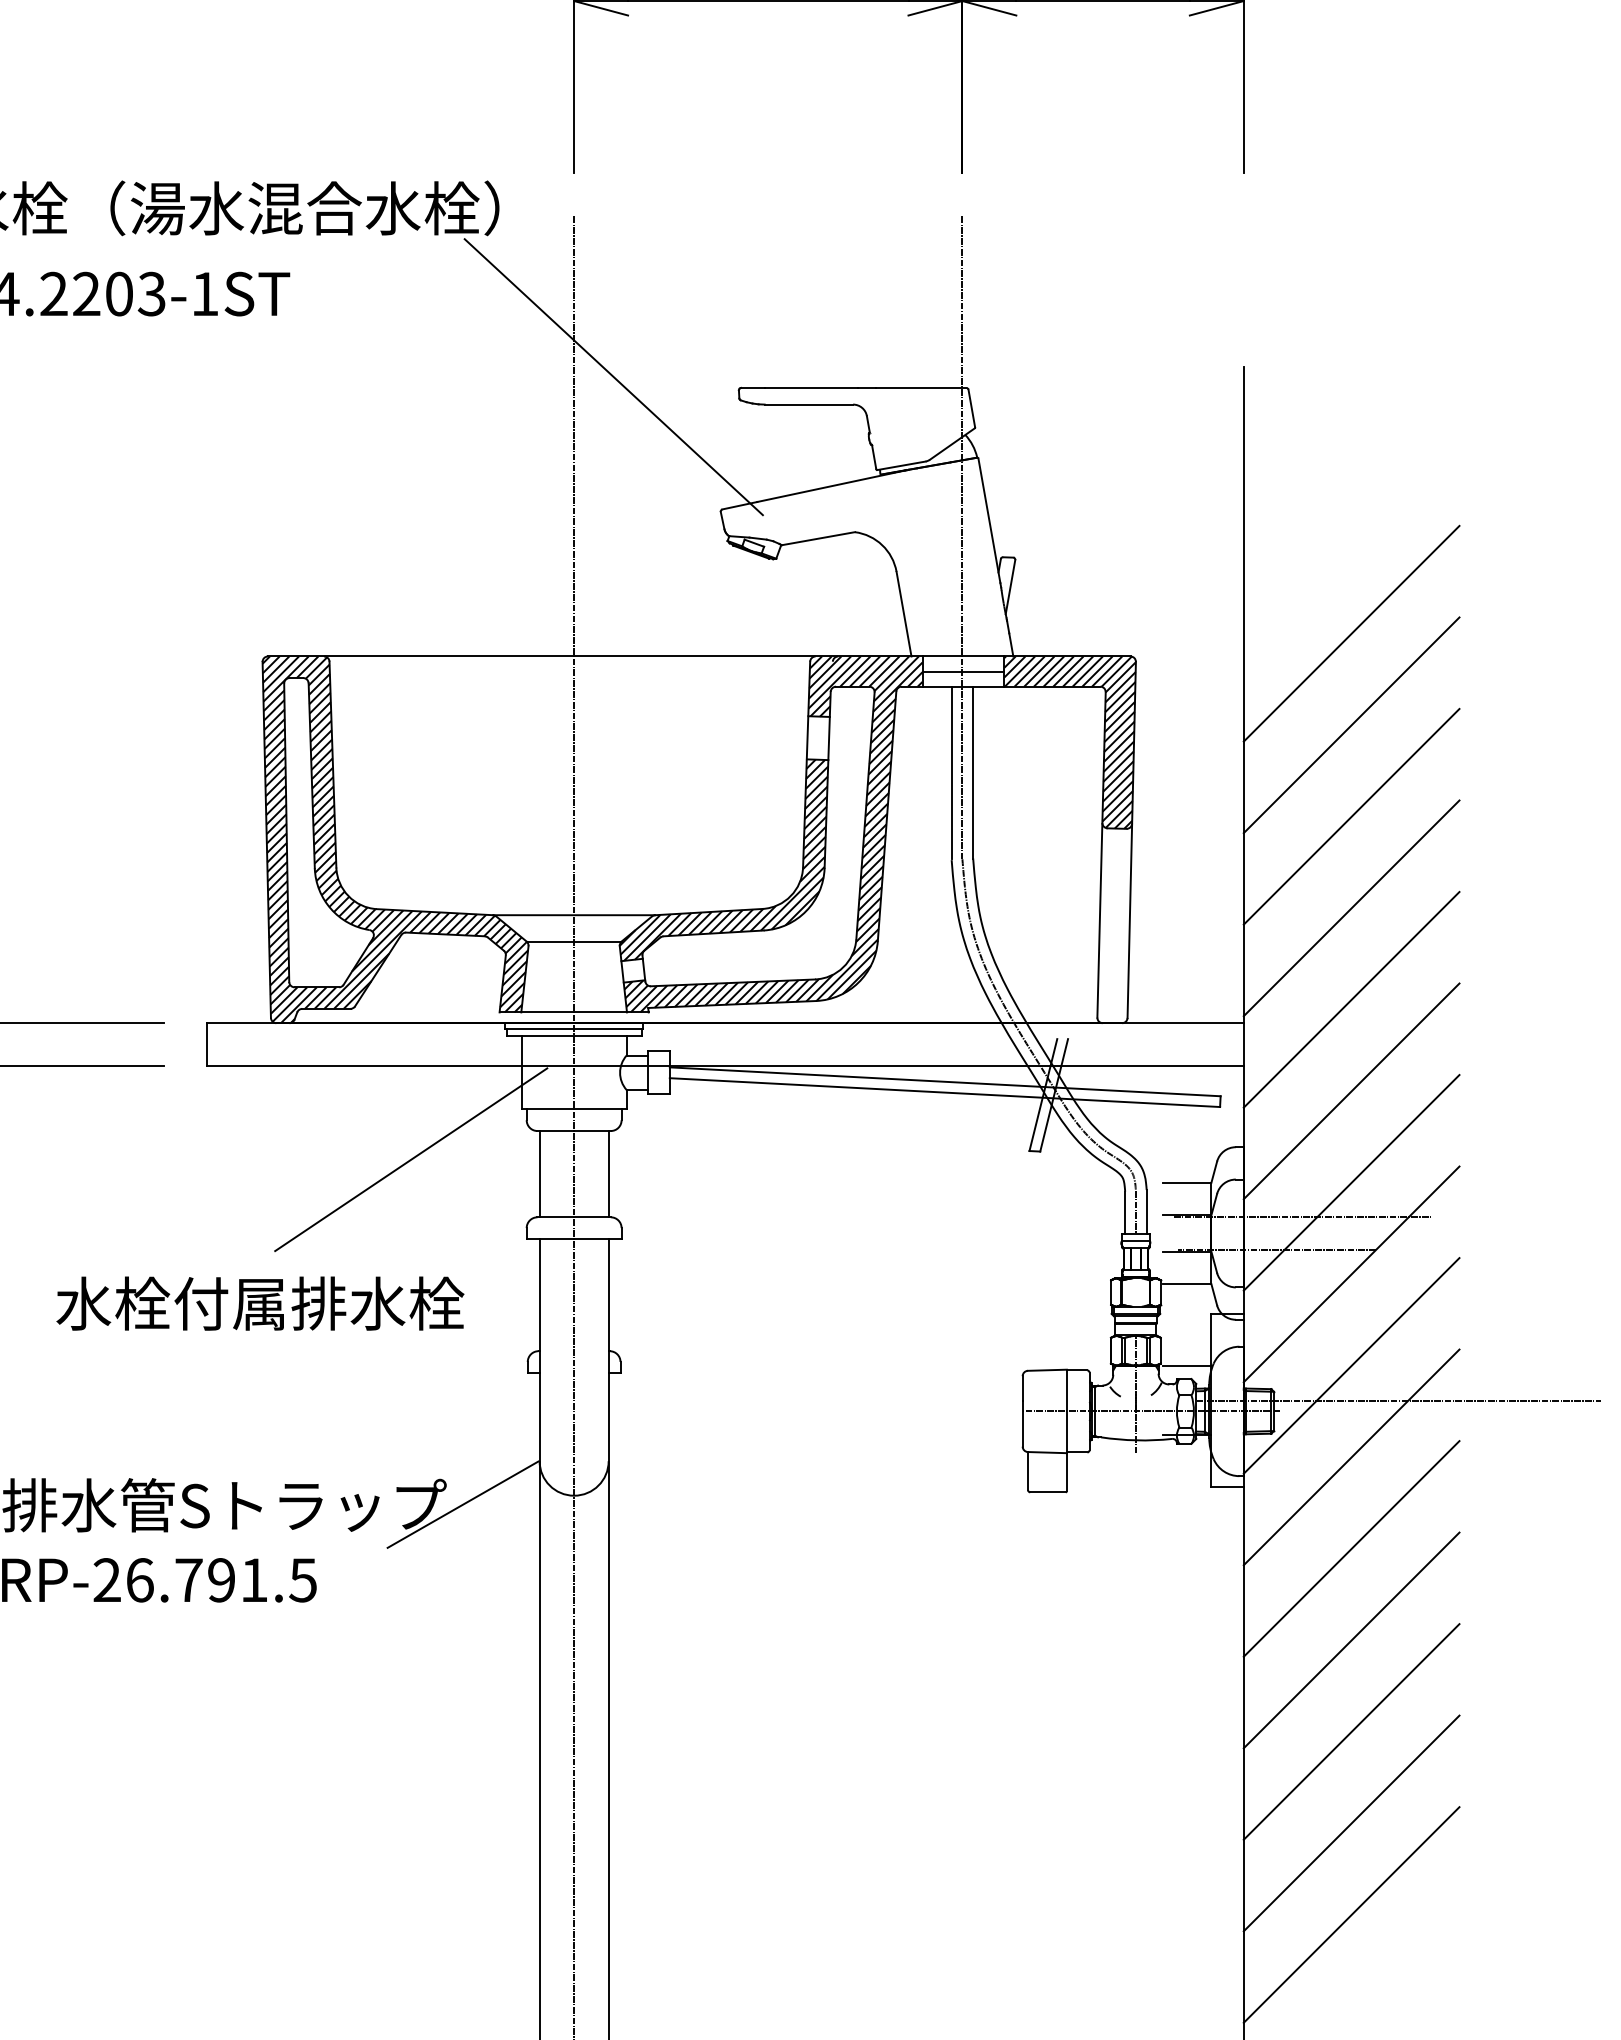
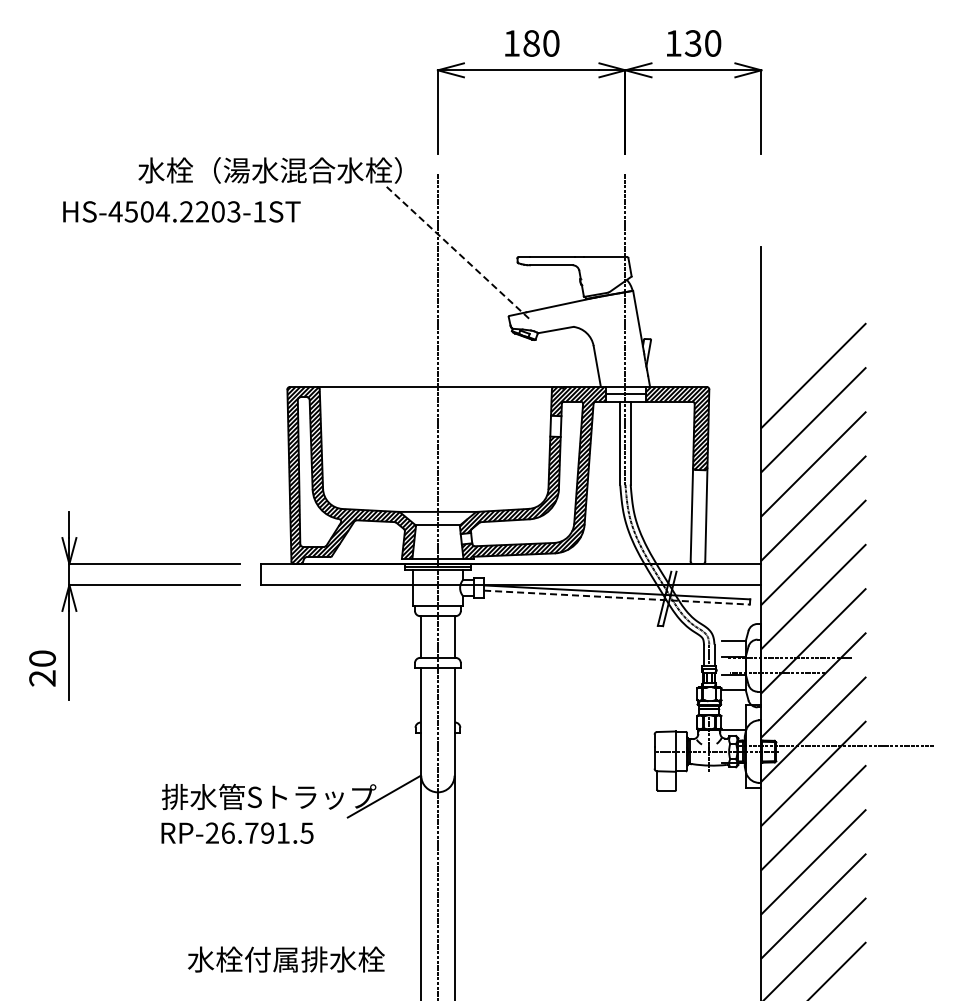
line: (612, 376) -> (456, 251), solid -> dashed
line: (945, 1092) -> (617, 597), solid -> dashed
line: (409, 1158) -> (358, 629), removed
text: (260, 1303) -> (286, 959), moved

